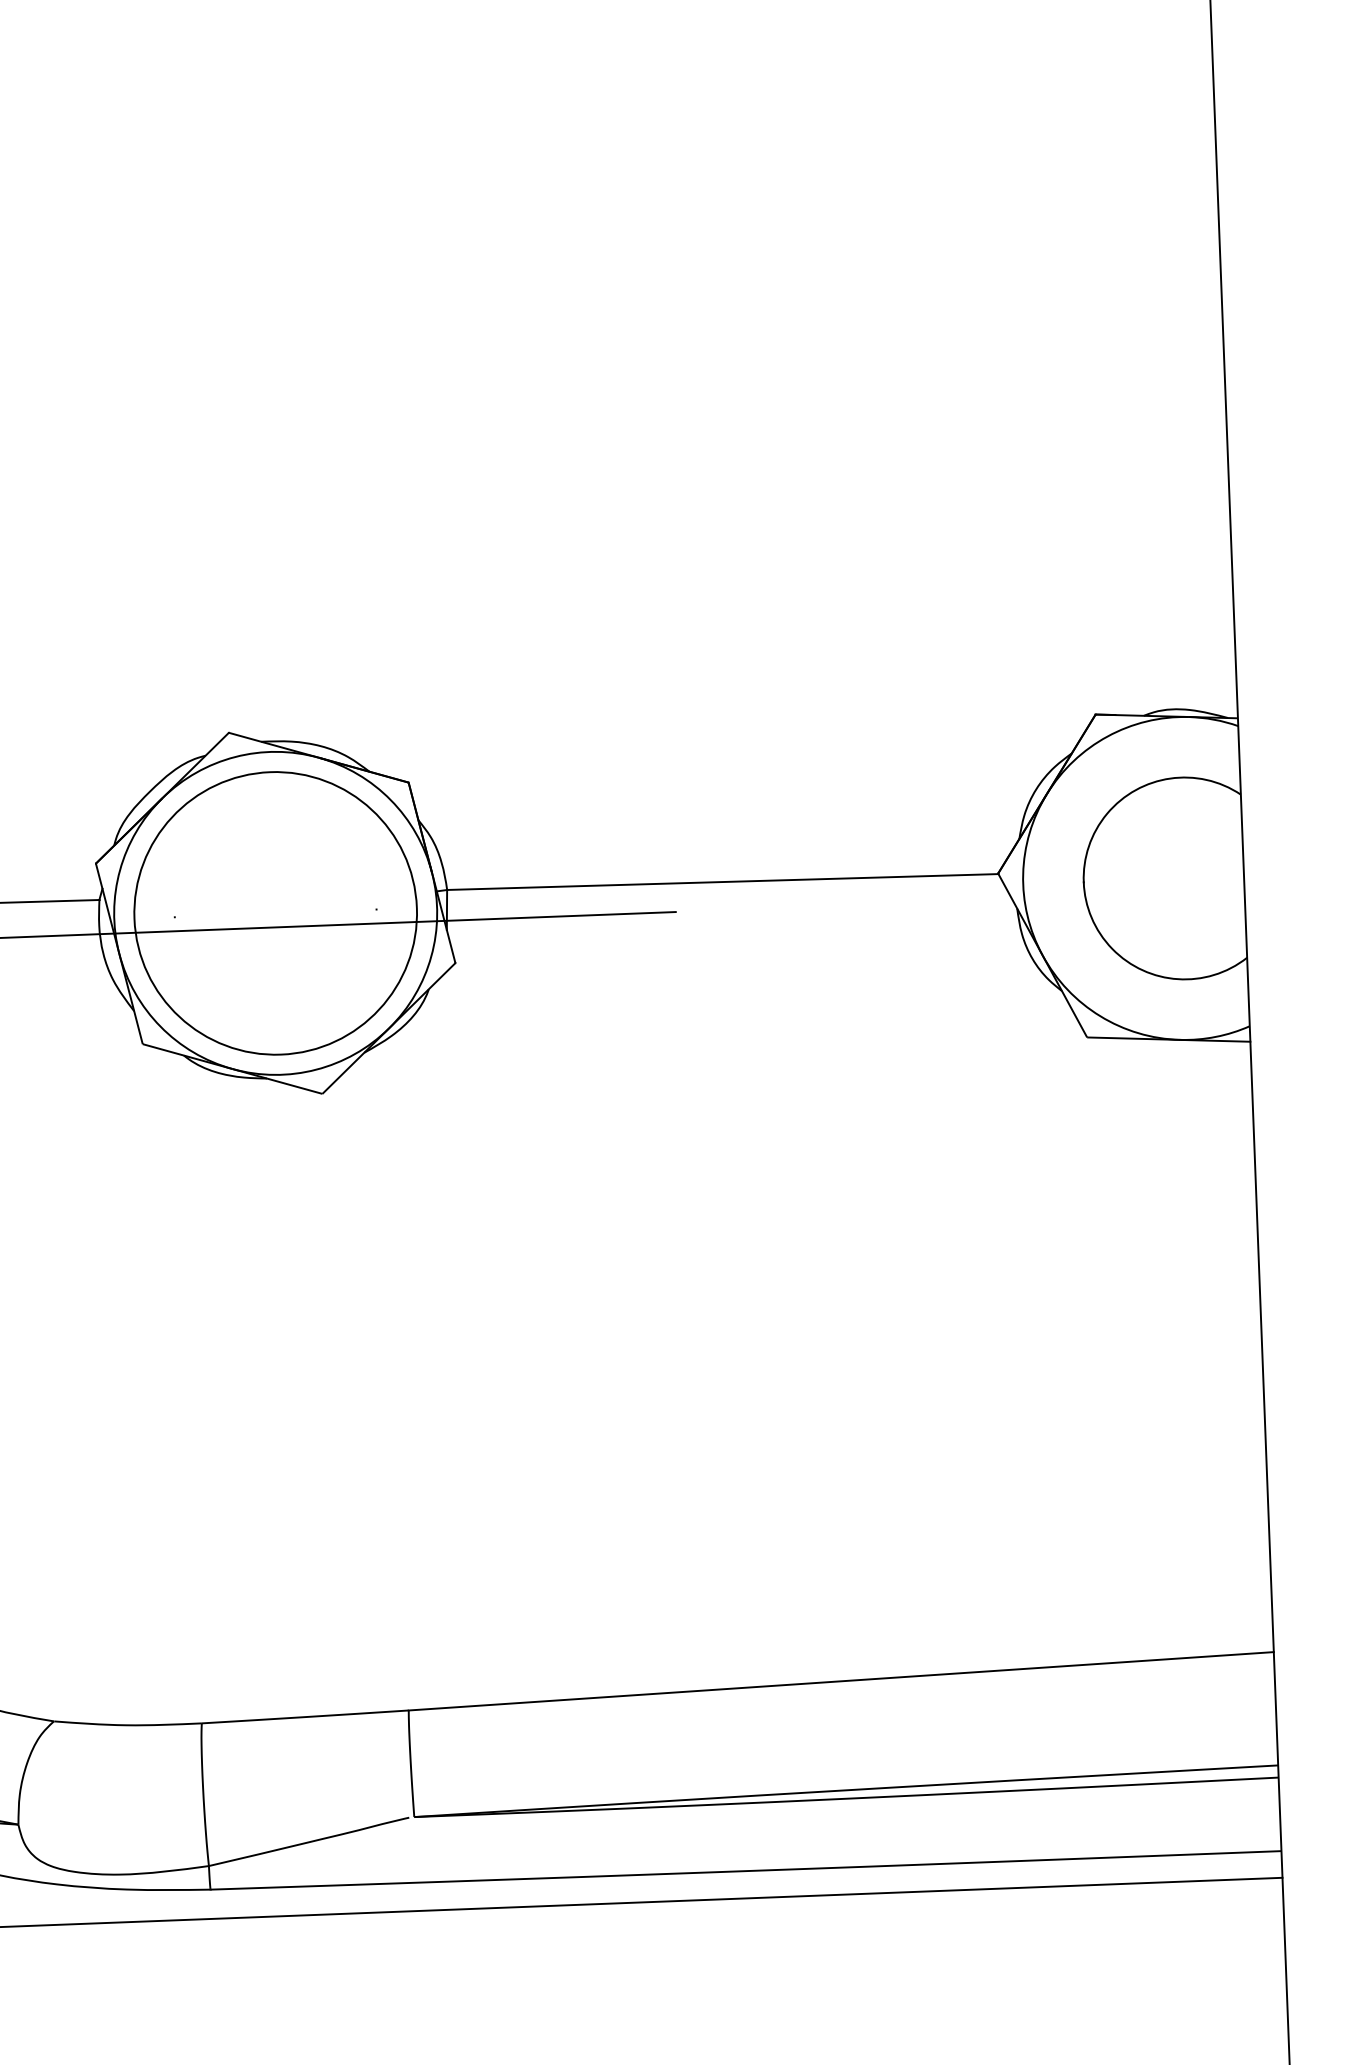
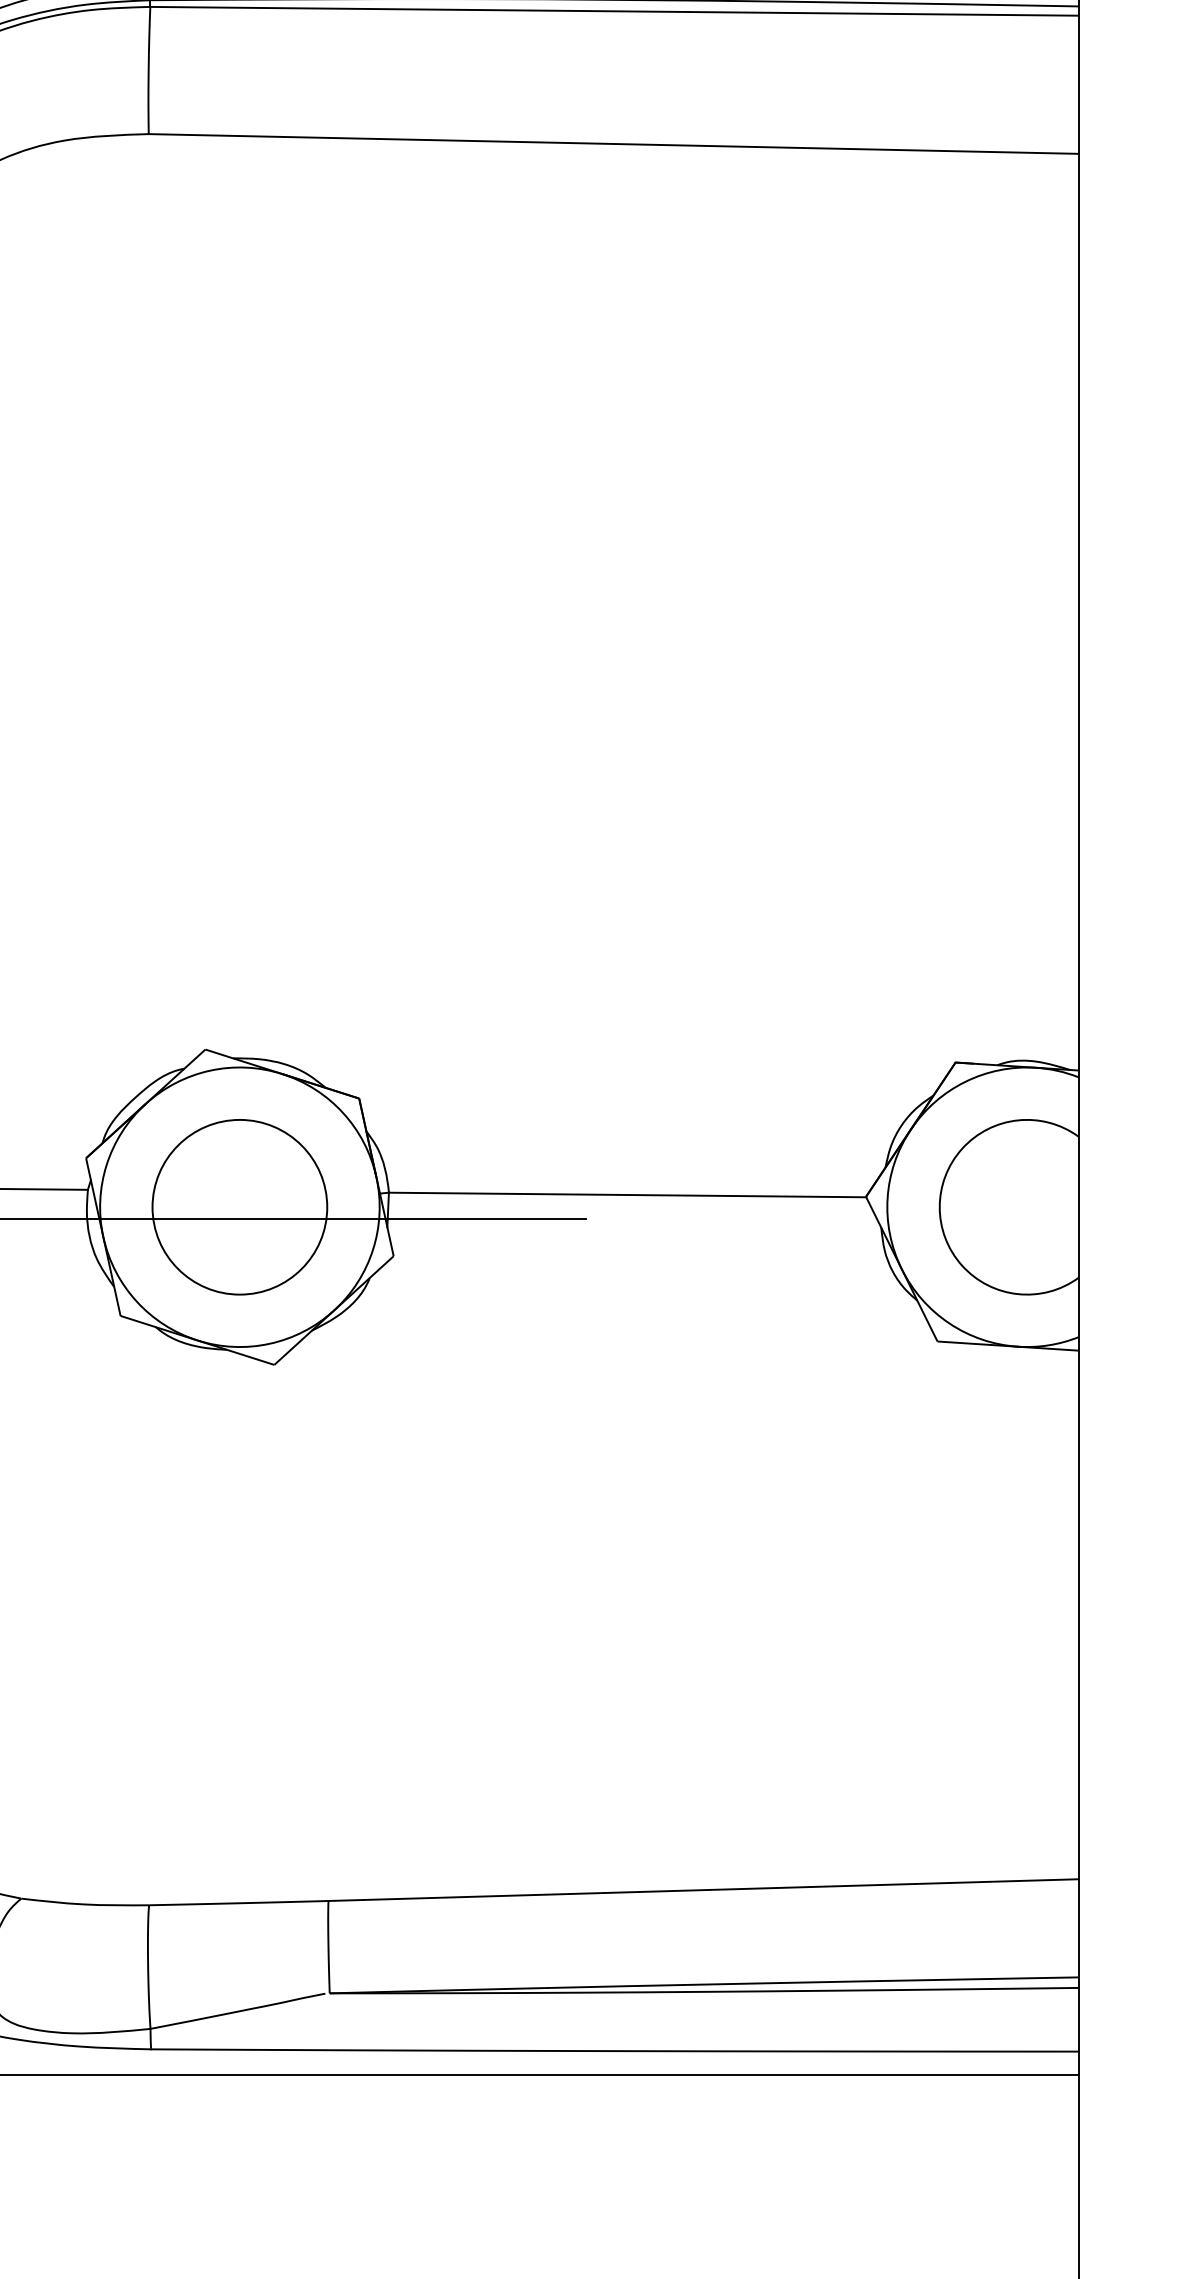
circle: (275, 912) -> (239, 1206), size x0.71

